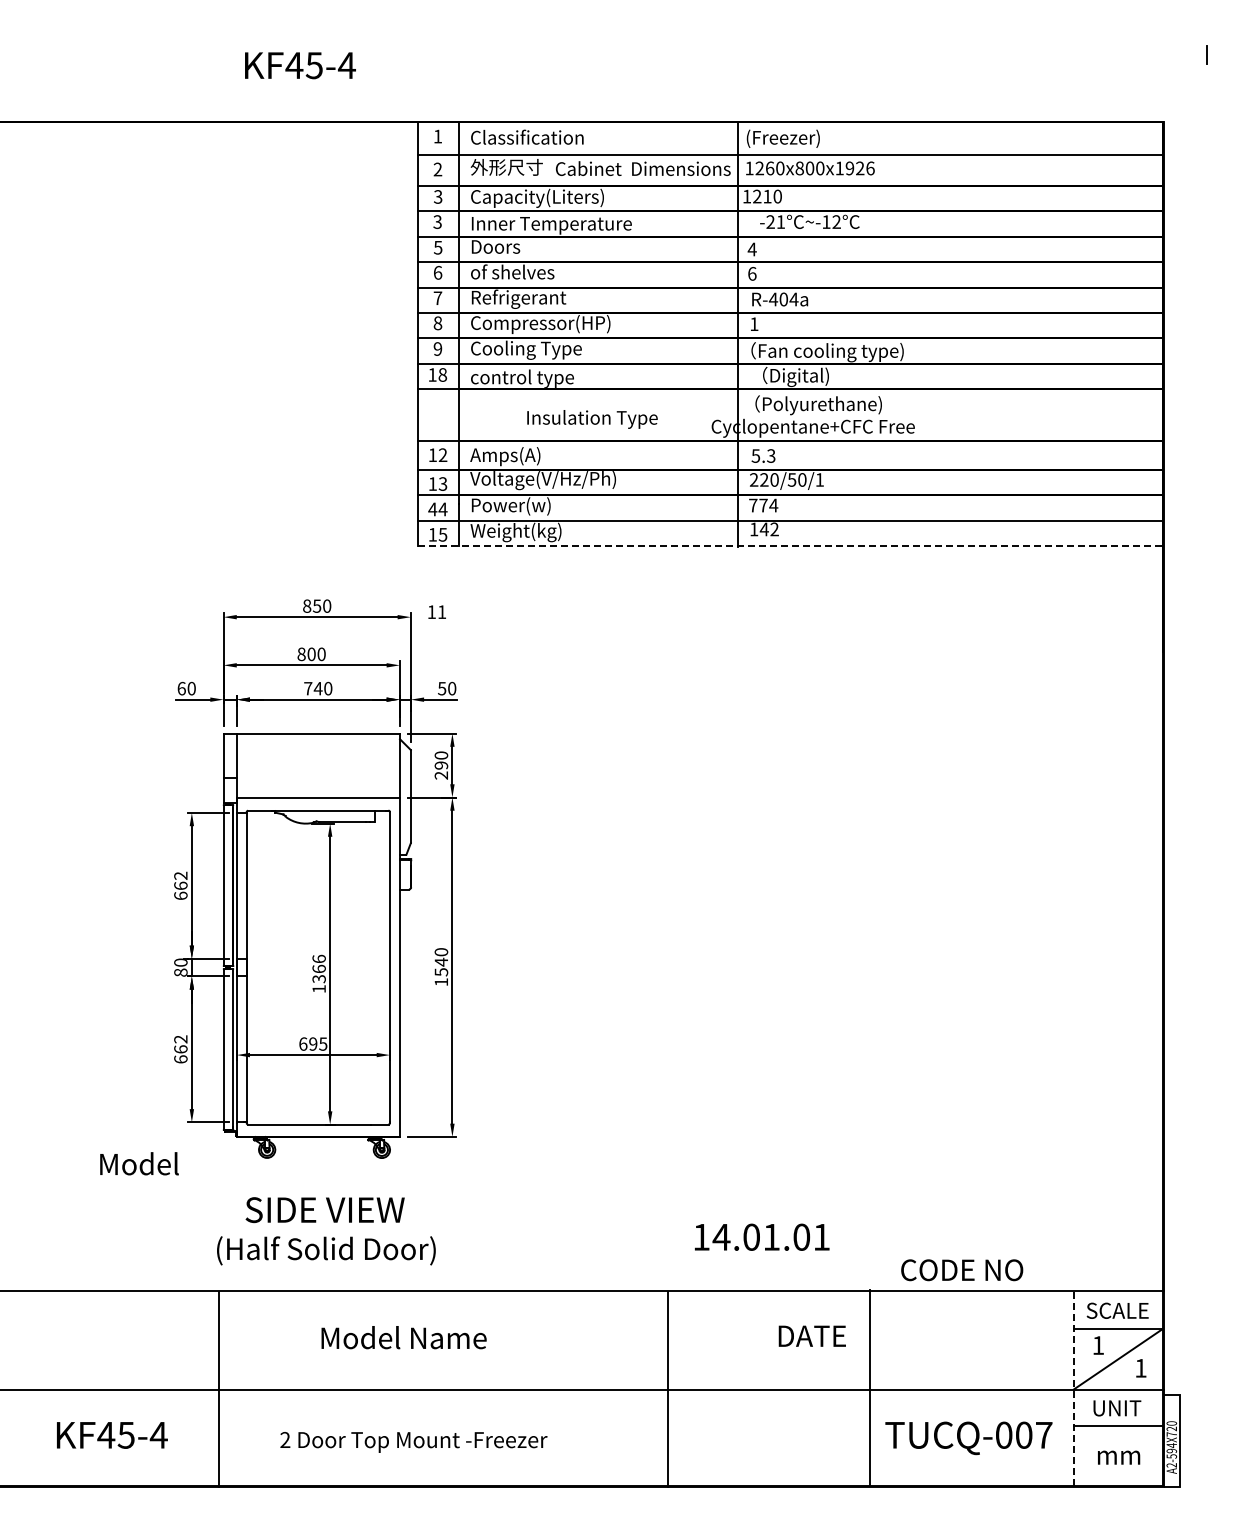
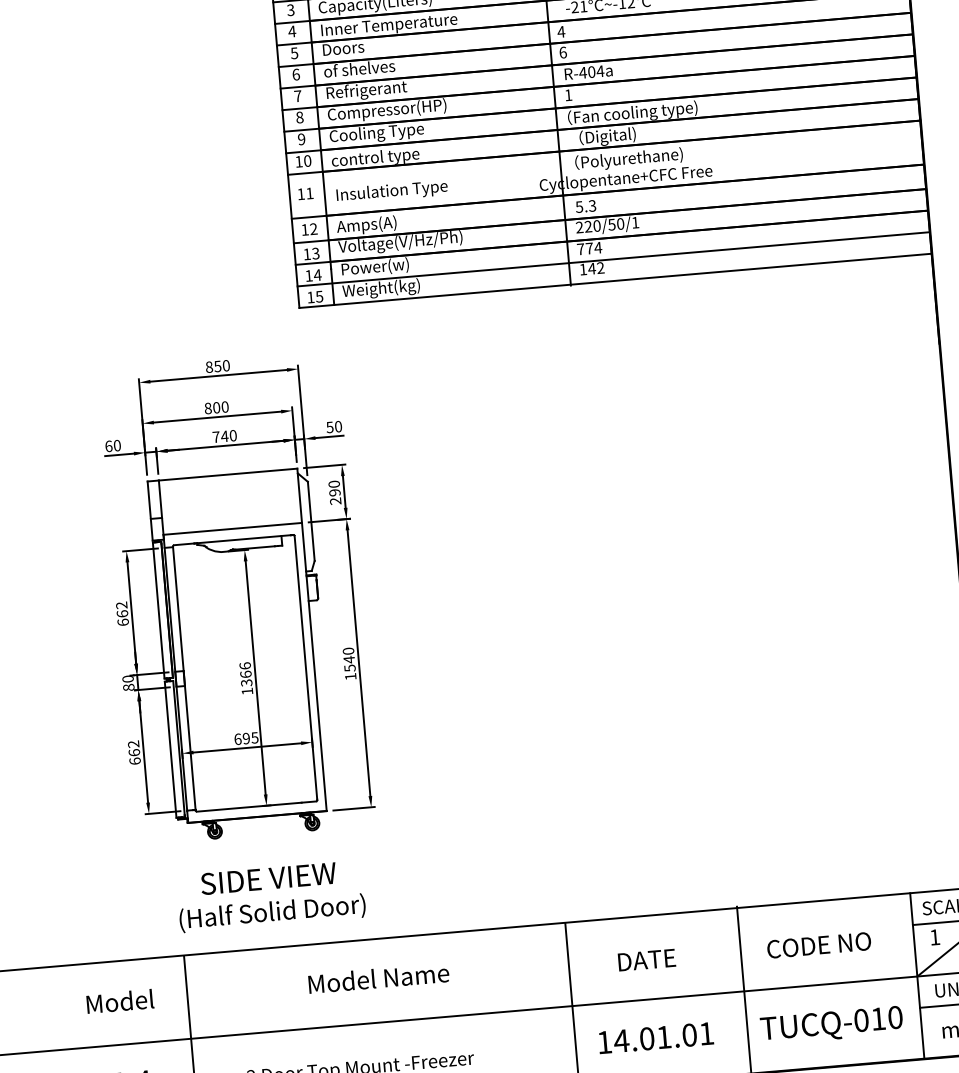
text: (437, 222) -> (292, 31), 3 -> 4
text: (442, 374) -> (307, 160), 18 -> 10
text: (592, 419) -> (392, 191), moved
text: (432, 509) -> (308, 276), 44 -> 14
line: (791, 545) -> (616, 280), dashed -> solid
text: (436, 611) -> (305, 193), moved
text: (139, 1163) -> (120, 1001), moved
text: (762, 1236) -> (656, 1037), moved
text: (962, 1270) -> (819, 945), moved
text: (811, 1335) -> (646, 959), moved
text: (403, 1337) -> (378, 978), moved
line: (1073, 1388) -> (916, 975), dashed -> solid
text: (1034, 1434) -> (887, 1017), TUCQ-007 -> TUCQ-010

